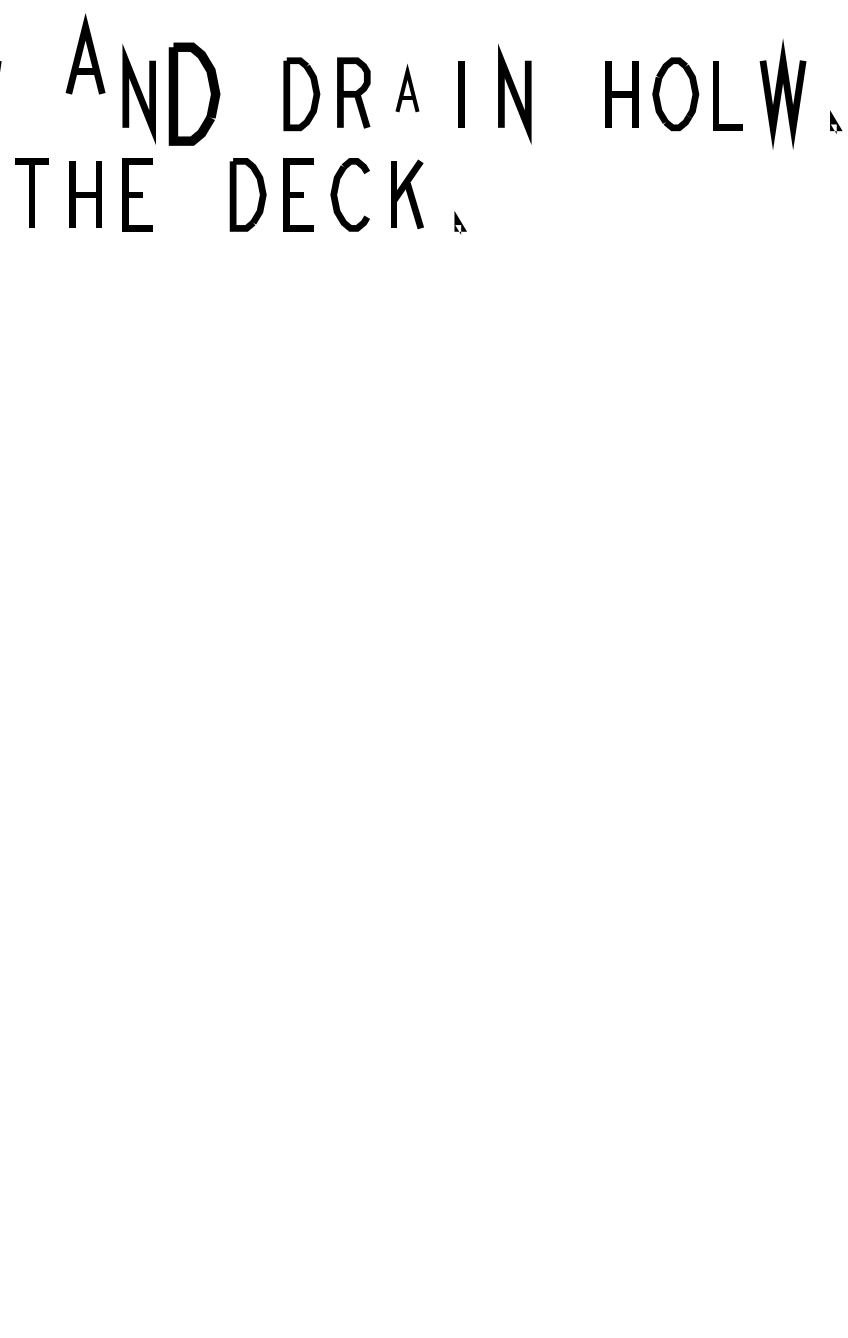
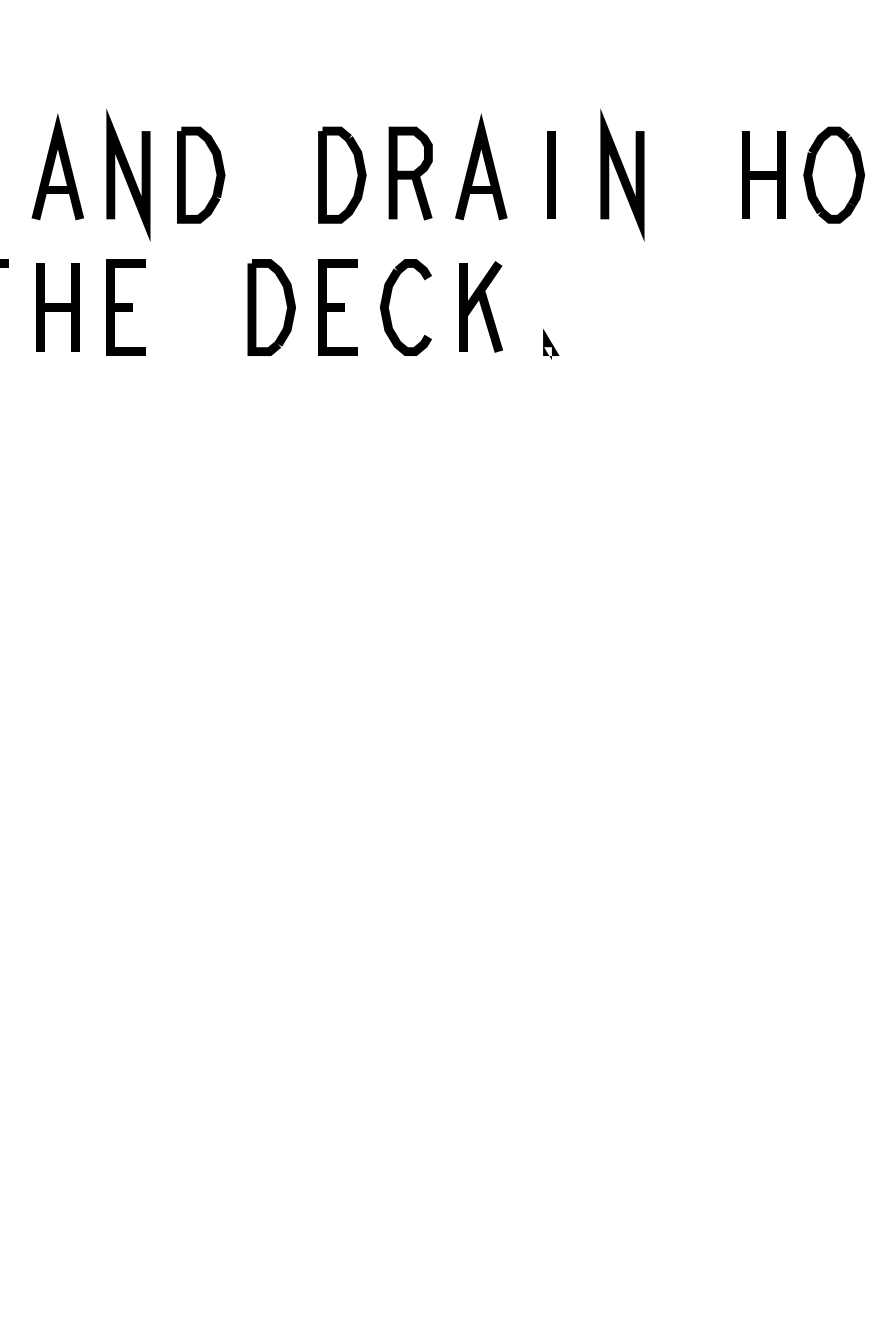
part: (85, 53) -> (57, 166), moved
part: (407, 87) -> (481, 166), size x1.67
part: (194, 94) -> (201, 175), size x0.71

